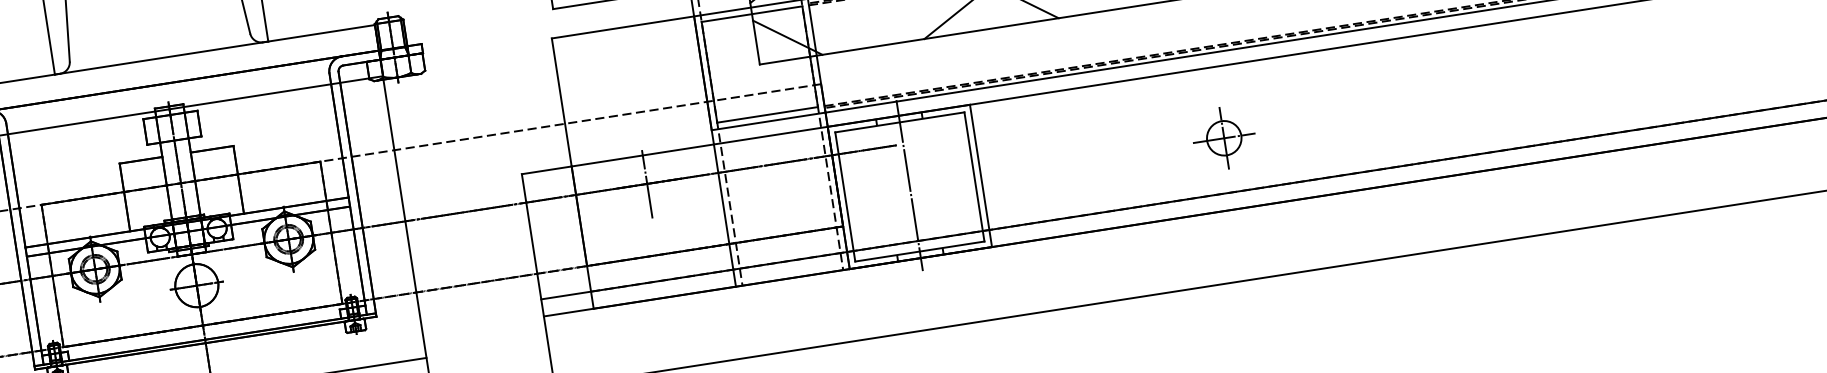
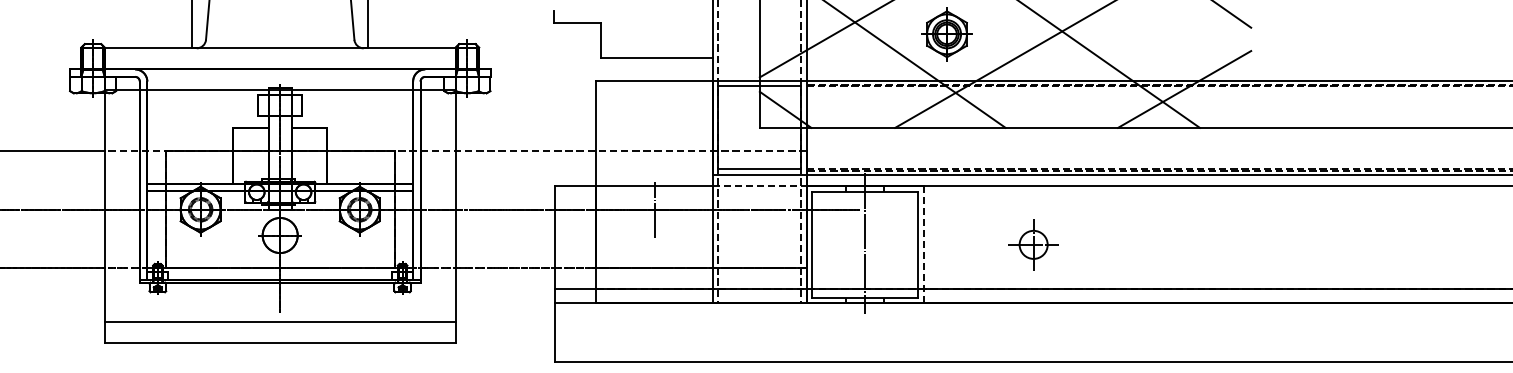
line: (770, 135) -> (759, 186), solid -> dashed
part: (1223, 137) -> (1033, 244), moved
line: (980, 175) -> (923, 244), solid -> dashed

